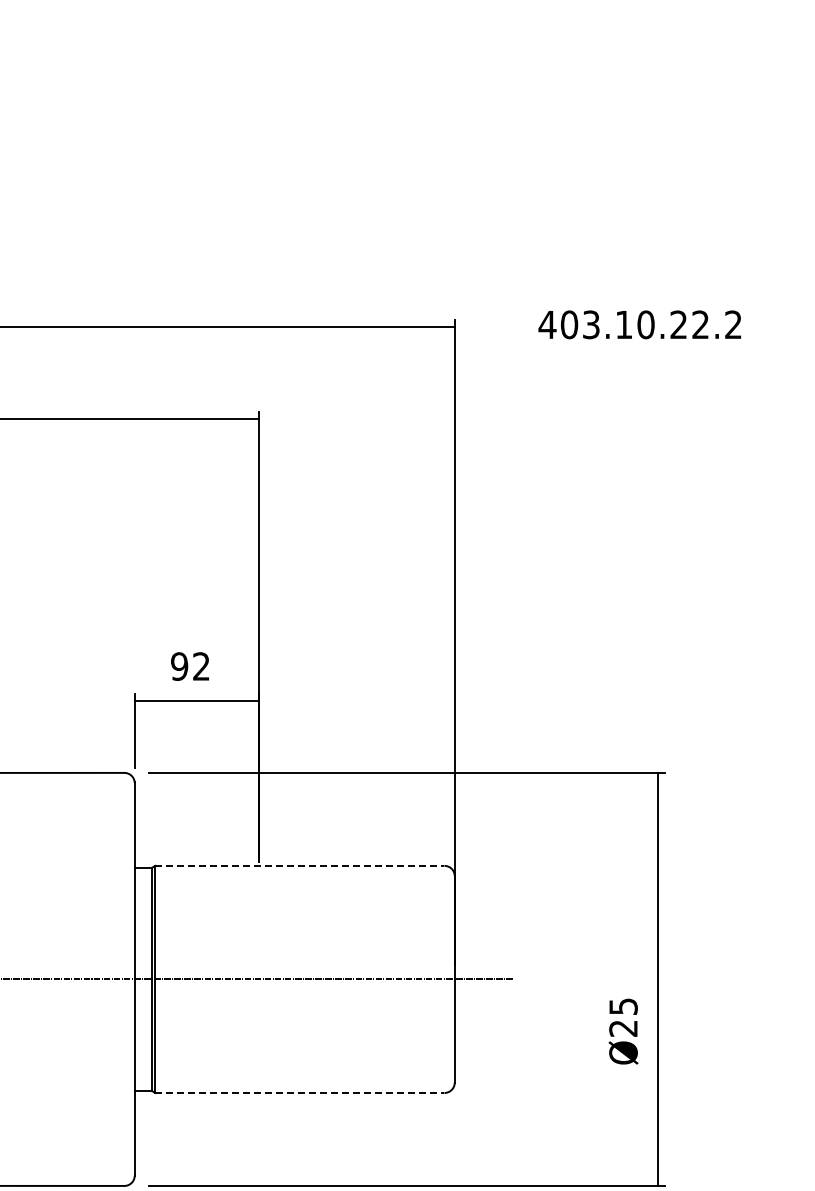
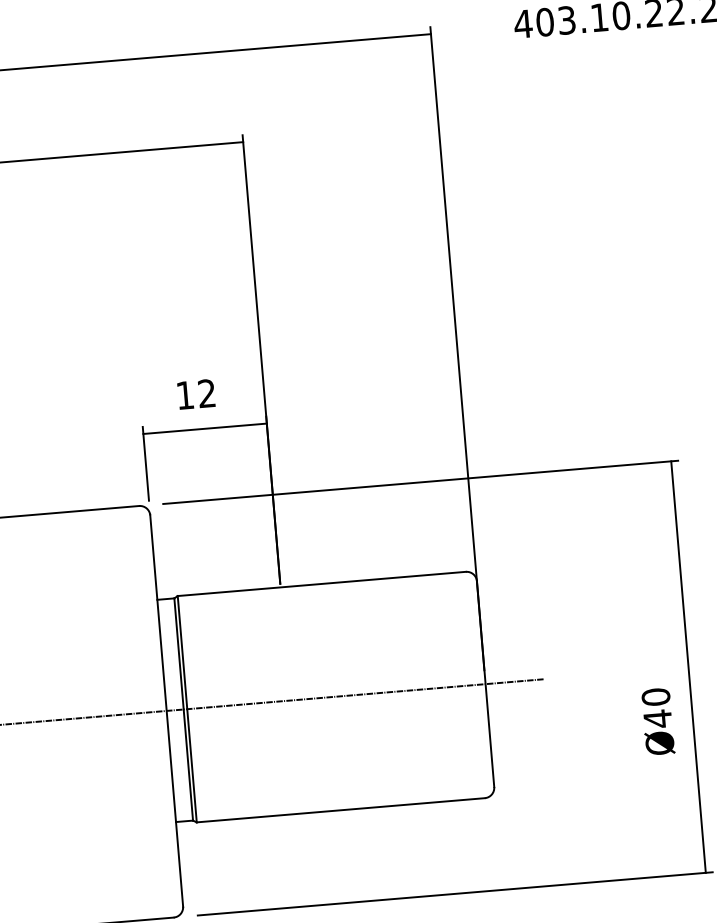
text: (179, 666) -> (185, 395), 92 -> 12
line: (299, 865) -> (321, 583), dashed -> solid
text: (623, 1017) -> (656, 707), Ø25 -> Ø40
line: (299, 1092) -> (340, 809), dashed -> solid

